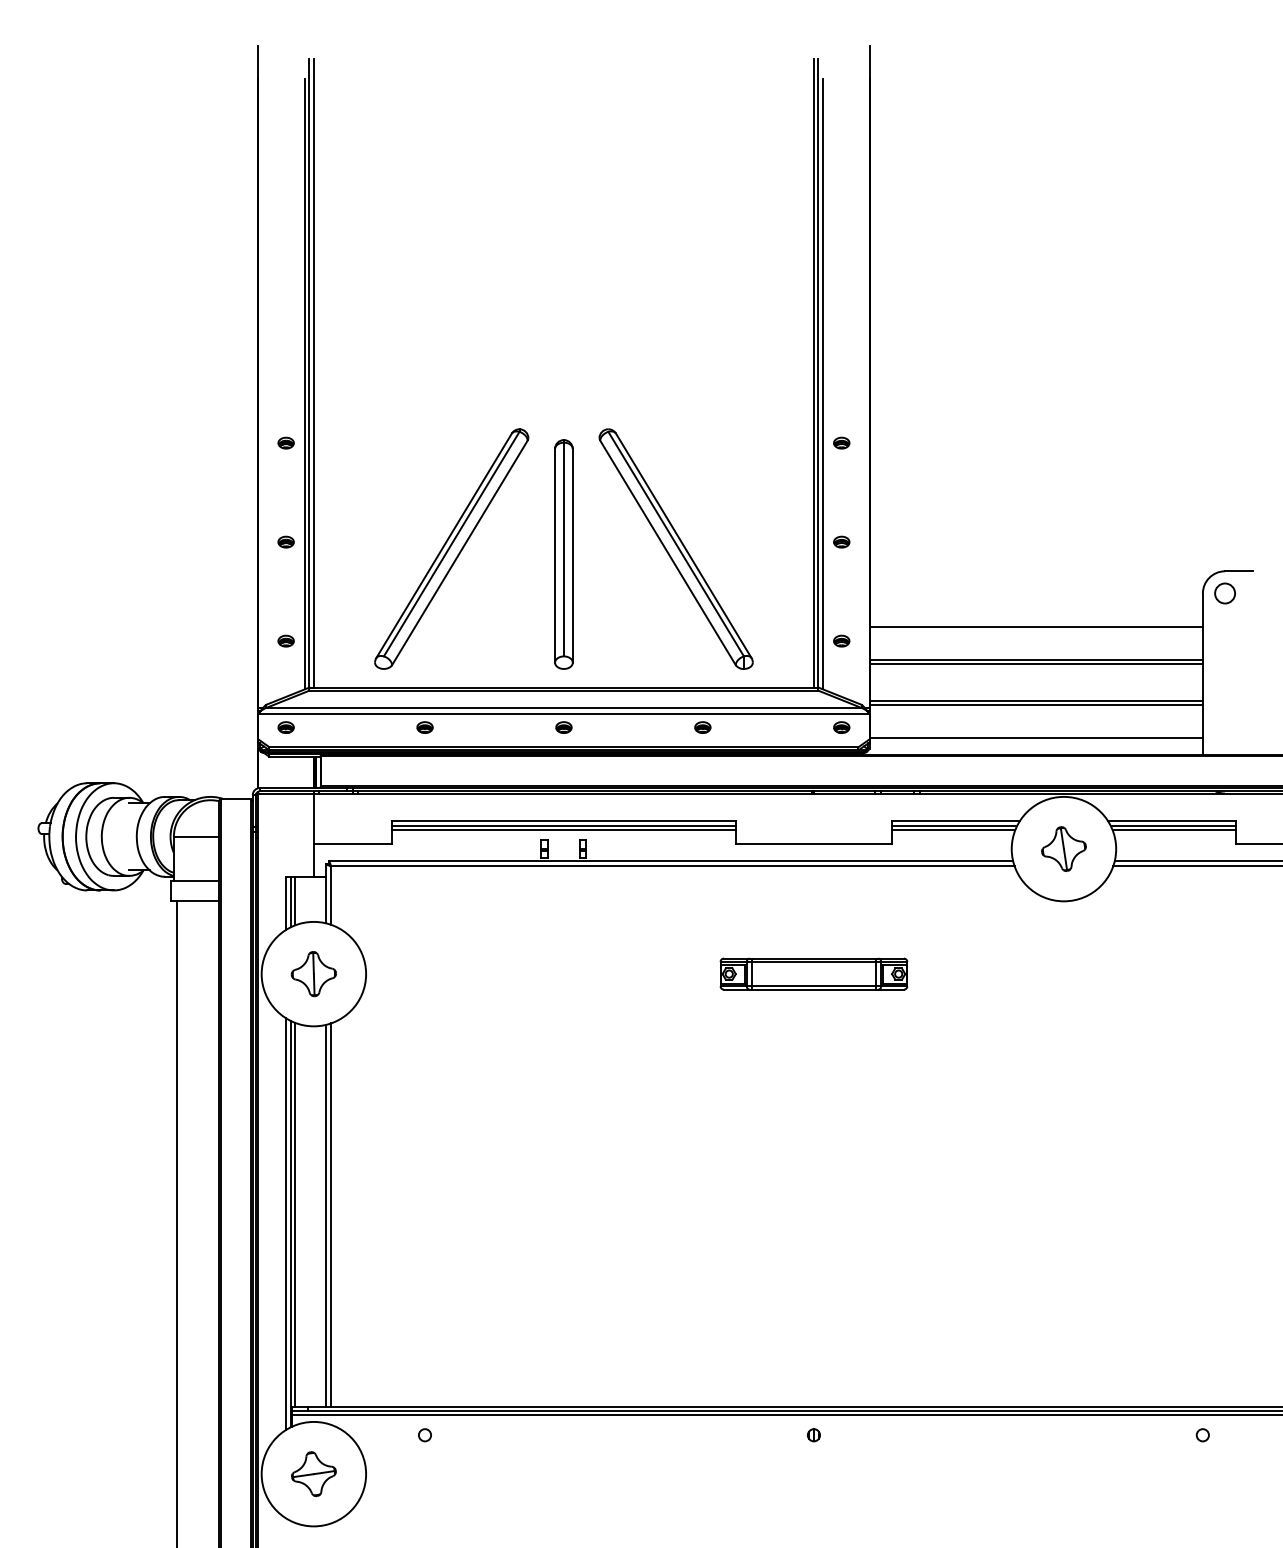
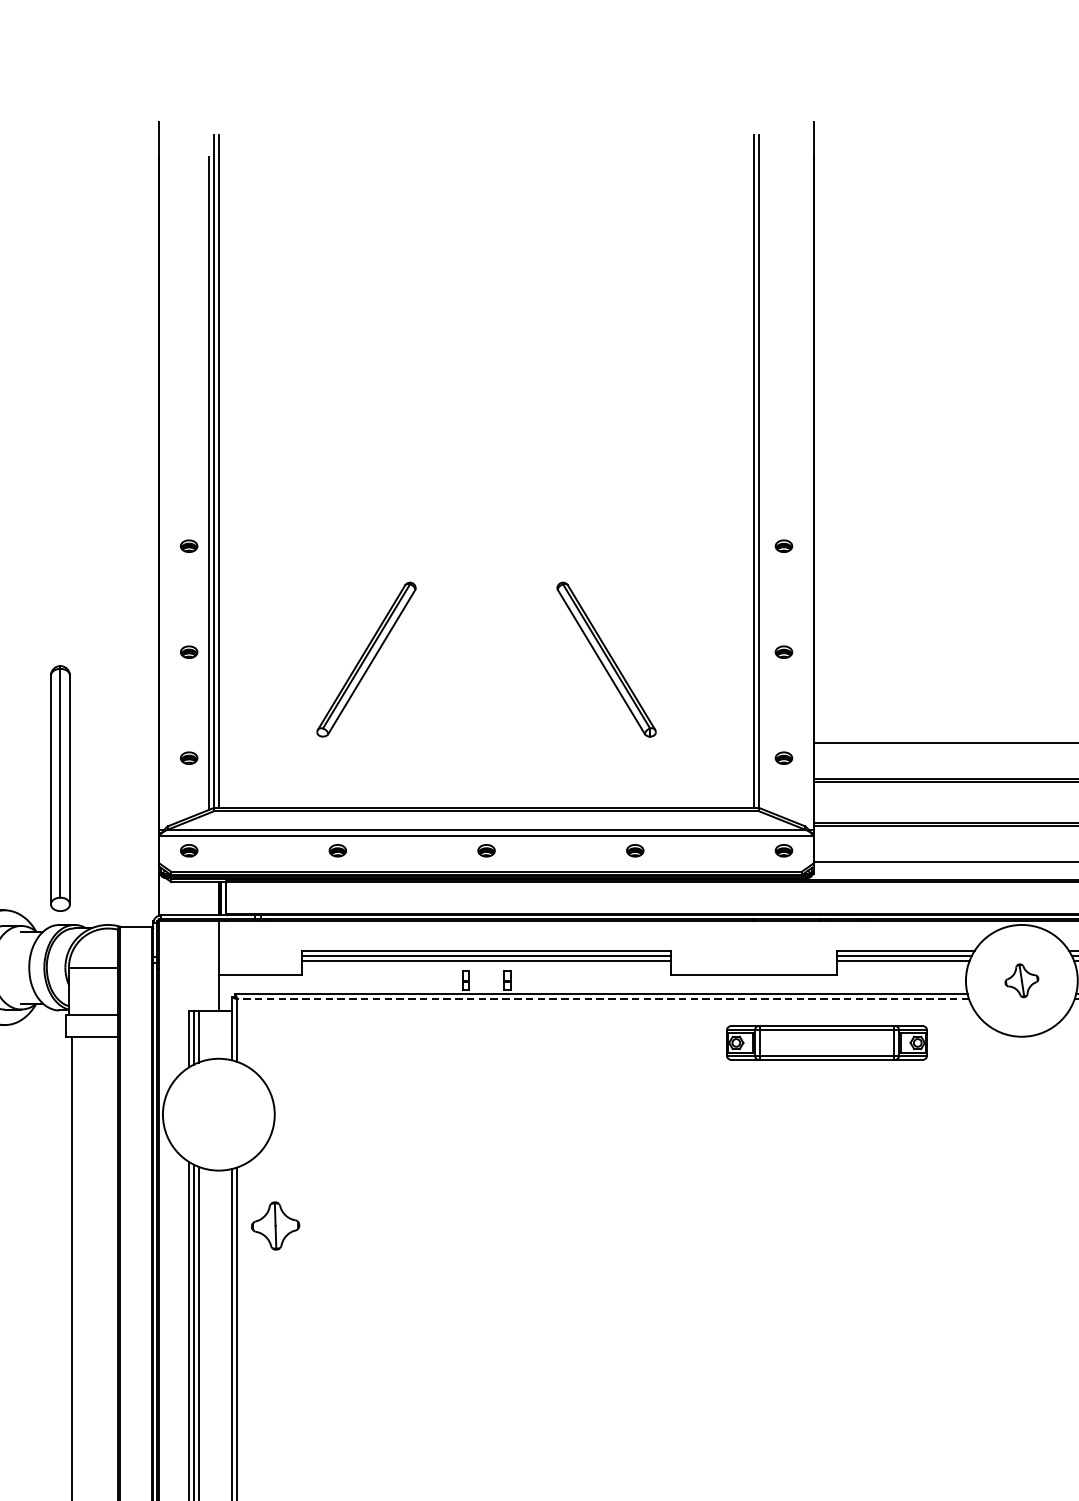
line: (822, 384) -> (763, 483), removed
part: (451, 548) -> (366, 659), size x0.6
part: (675, 548) -> (605, 659), size x0.6
part: (563, 554) -> (59, 788), moved
part: (1063, 848) -> (1021, 980), size x0.7
line: (672, 866) -> (602, 999), solid -> dashed
part: (813, 973) -> (826, 1042), moved
part: (313, 974) -> (275, 1226), moved

